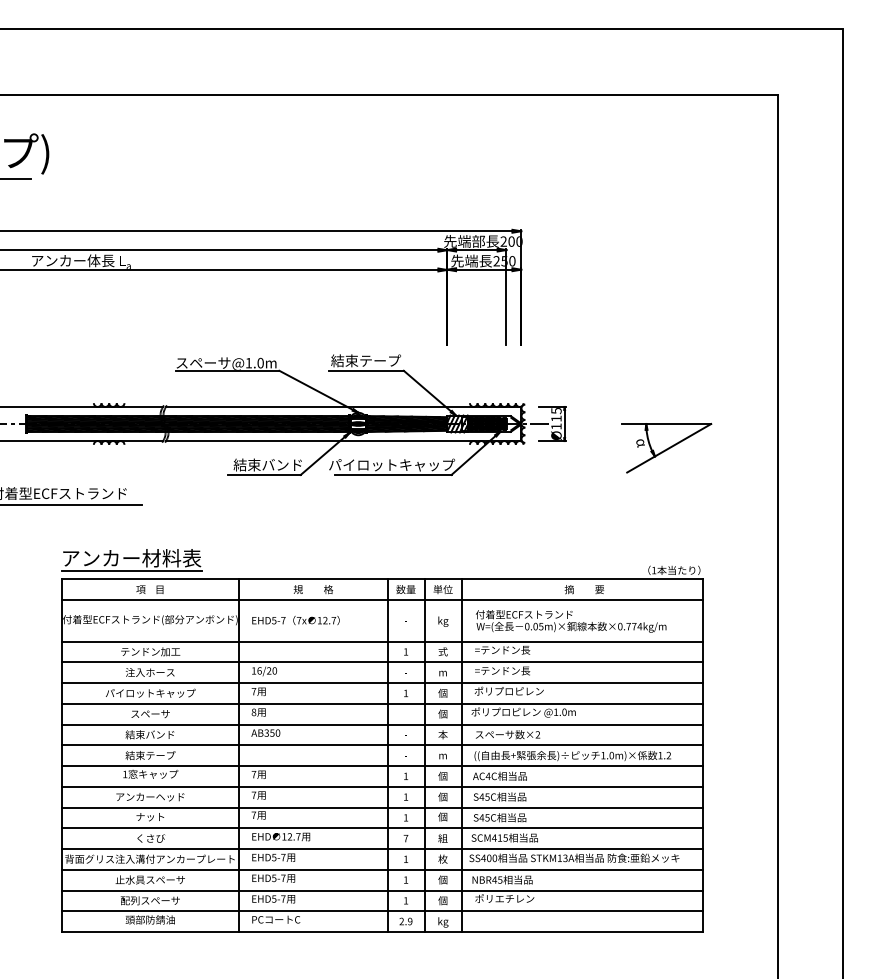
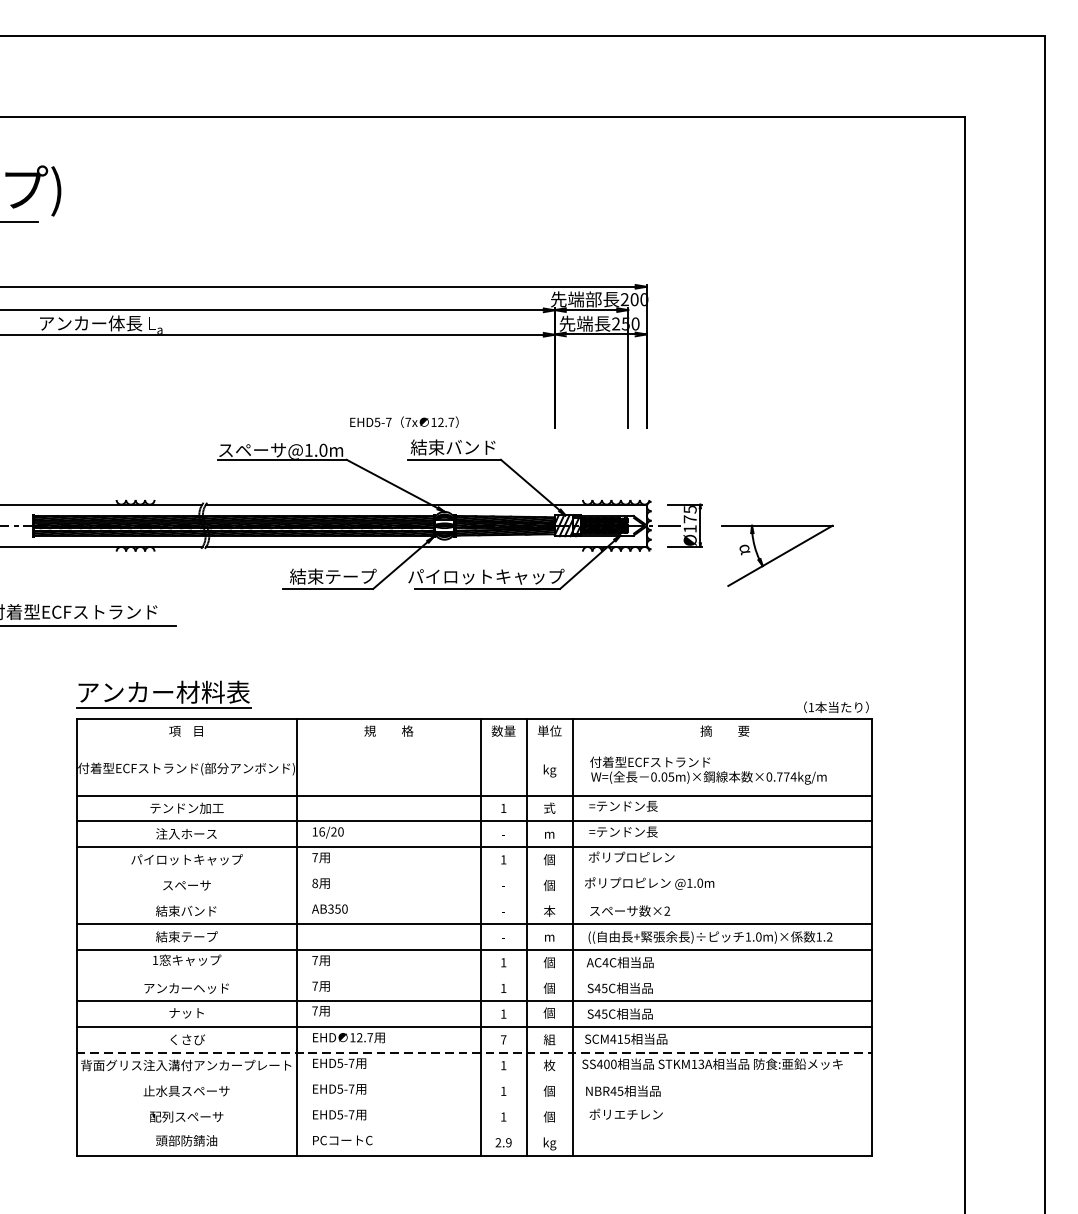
text: (380, 360) -> (472, 447), 結束テープ -> 結束バンド
text: (556, 418) -> (690, 518), Ø115 -> Ø175
part: (666, 448) -> (777, 556), moved
text: (282, 464) -> (350, 576), 結束バンド -> 結束テープ
line: (382, 600) -> (474, 744), removed
text: (295, 620) -> (403, 422), moved
line: (382, 703) -> (474, 872), removed
line: (382, 724) -> (474, 898), removed
line: (382, 786) -> (474, 975), removed
line: (382, 849) -> (474, 1053), solid -> dashed
line: (382, 869) -> (474, 1078), removed
line: (382, 890) -> (474, 1104), removed
line: (382, 911) -> (474, 1130), removed

